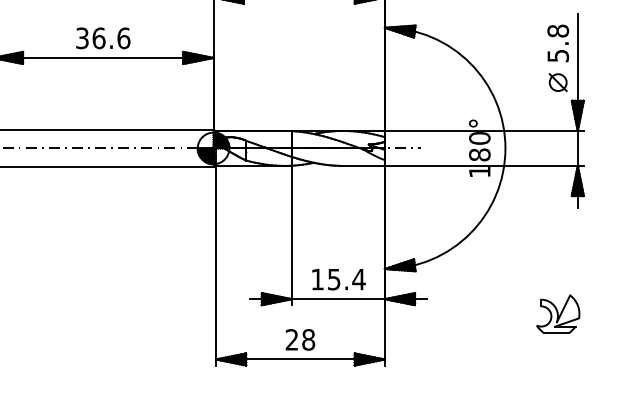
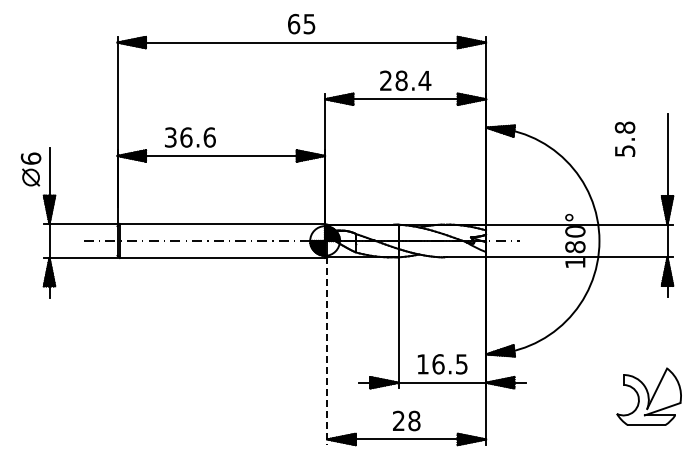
text: (103, 38) -> (190, 137), moved
text: (557, 42) -> (624, 138), moved
part: (557, 81) -> (648, 178), removed
line: (216, 265) -> (327, 351), solid -> dashed
text: (347, 279) -> (450, 364), 15.4 -> 16.5
part: (557, 313) -> (648, 396), size x1.6

